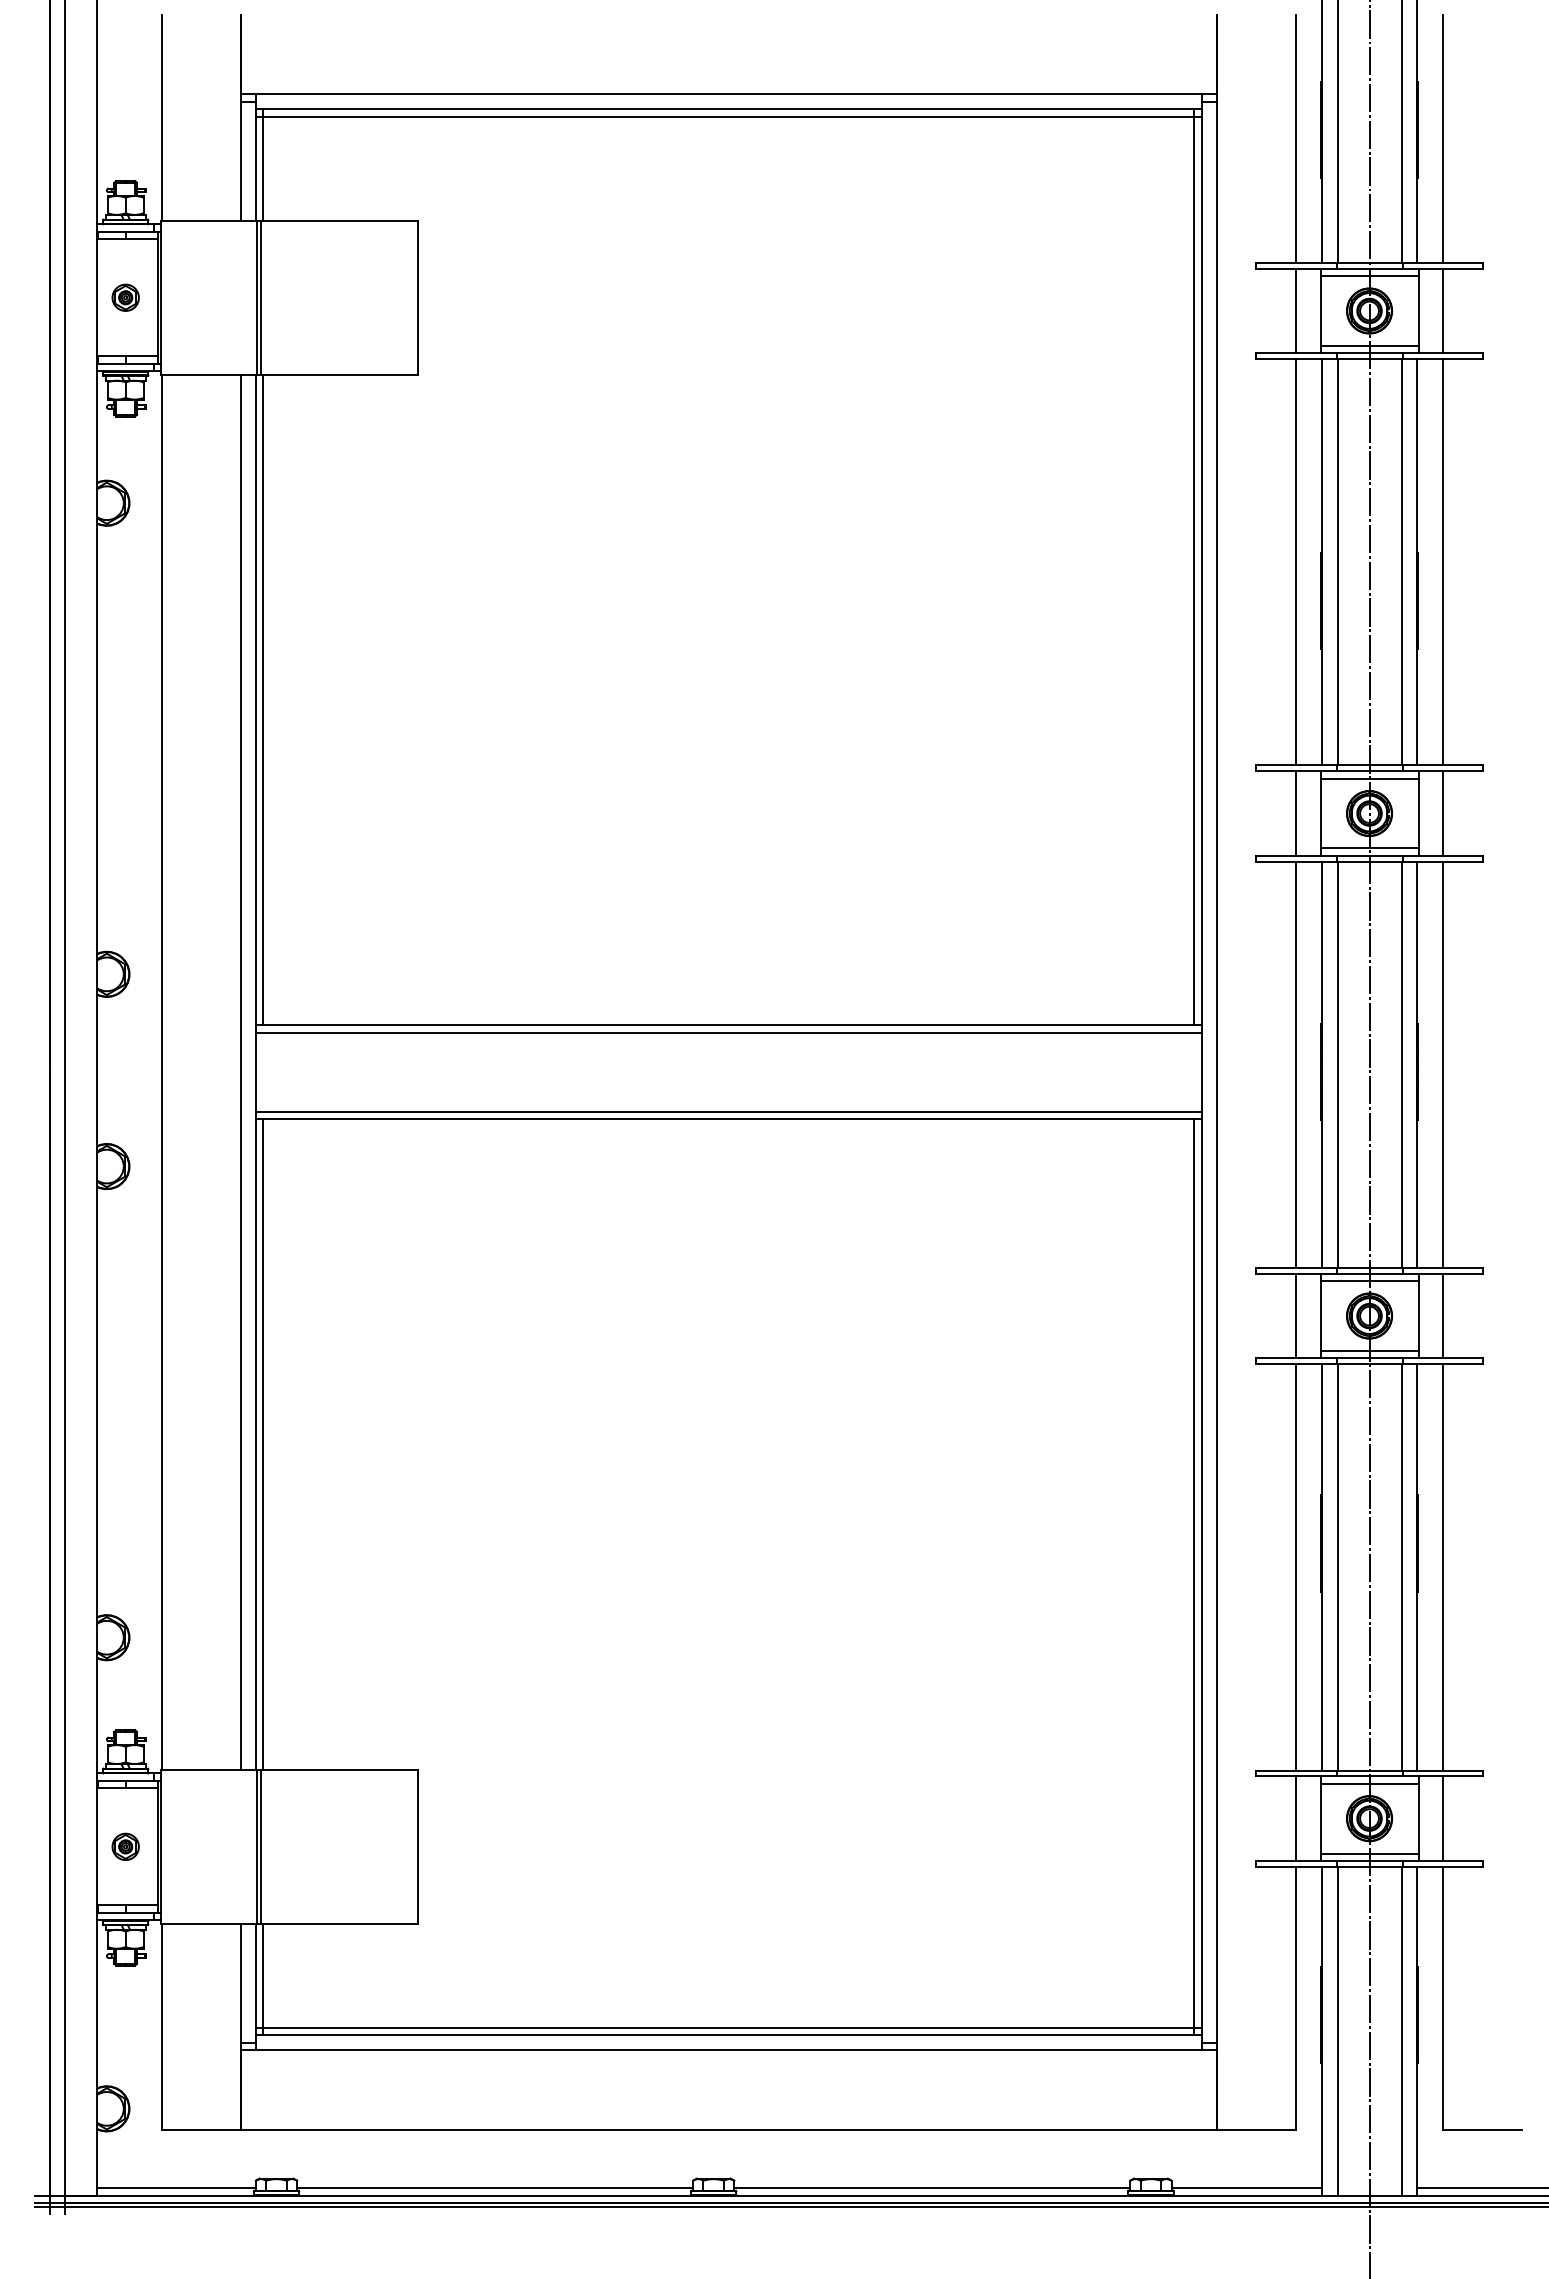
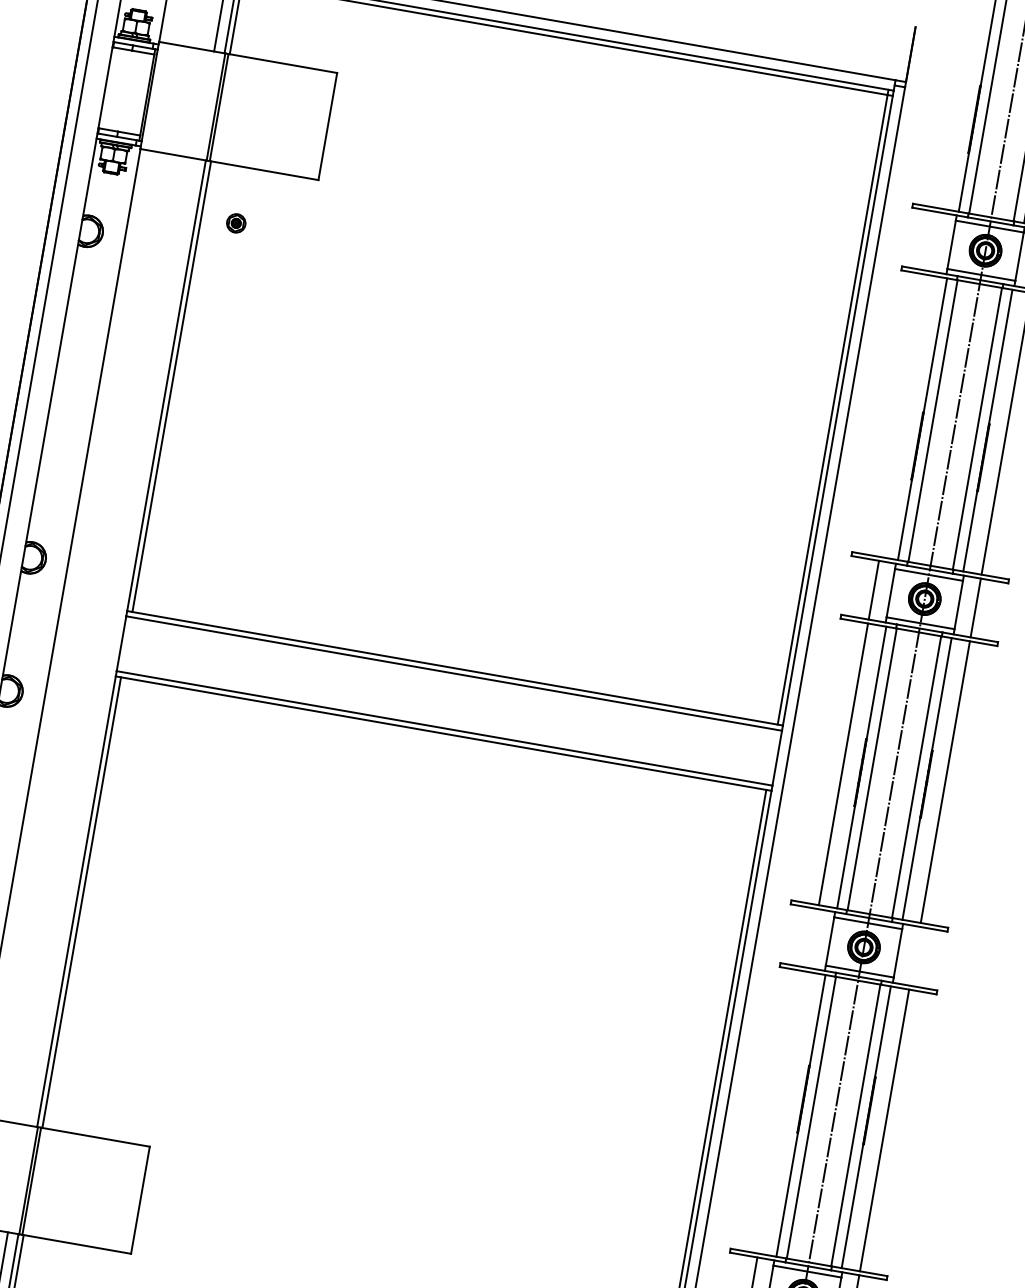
line: (1296, 138) -> (955, 122), removed
part: (125, 297) -> (236, 223), moved
line: (1296, 310) -> (935, 241), removed
line: (1296, 562) -> (904, 416), removed
line: (240, 1072) -> (110, 642), removed
line: (1296, 1315) -> (813, 938), removed
line: (1443, 1315) -> (915, 955), removed
line: (1296, 1567) -> (782, 1112), removed

